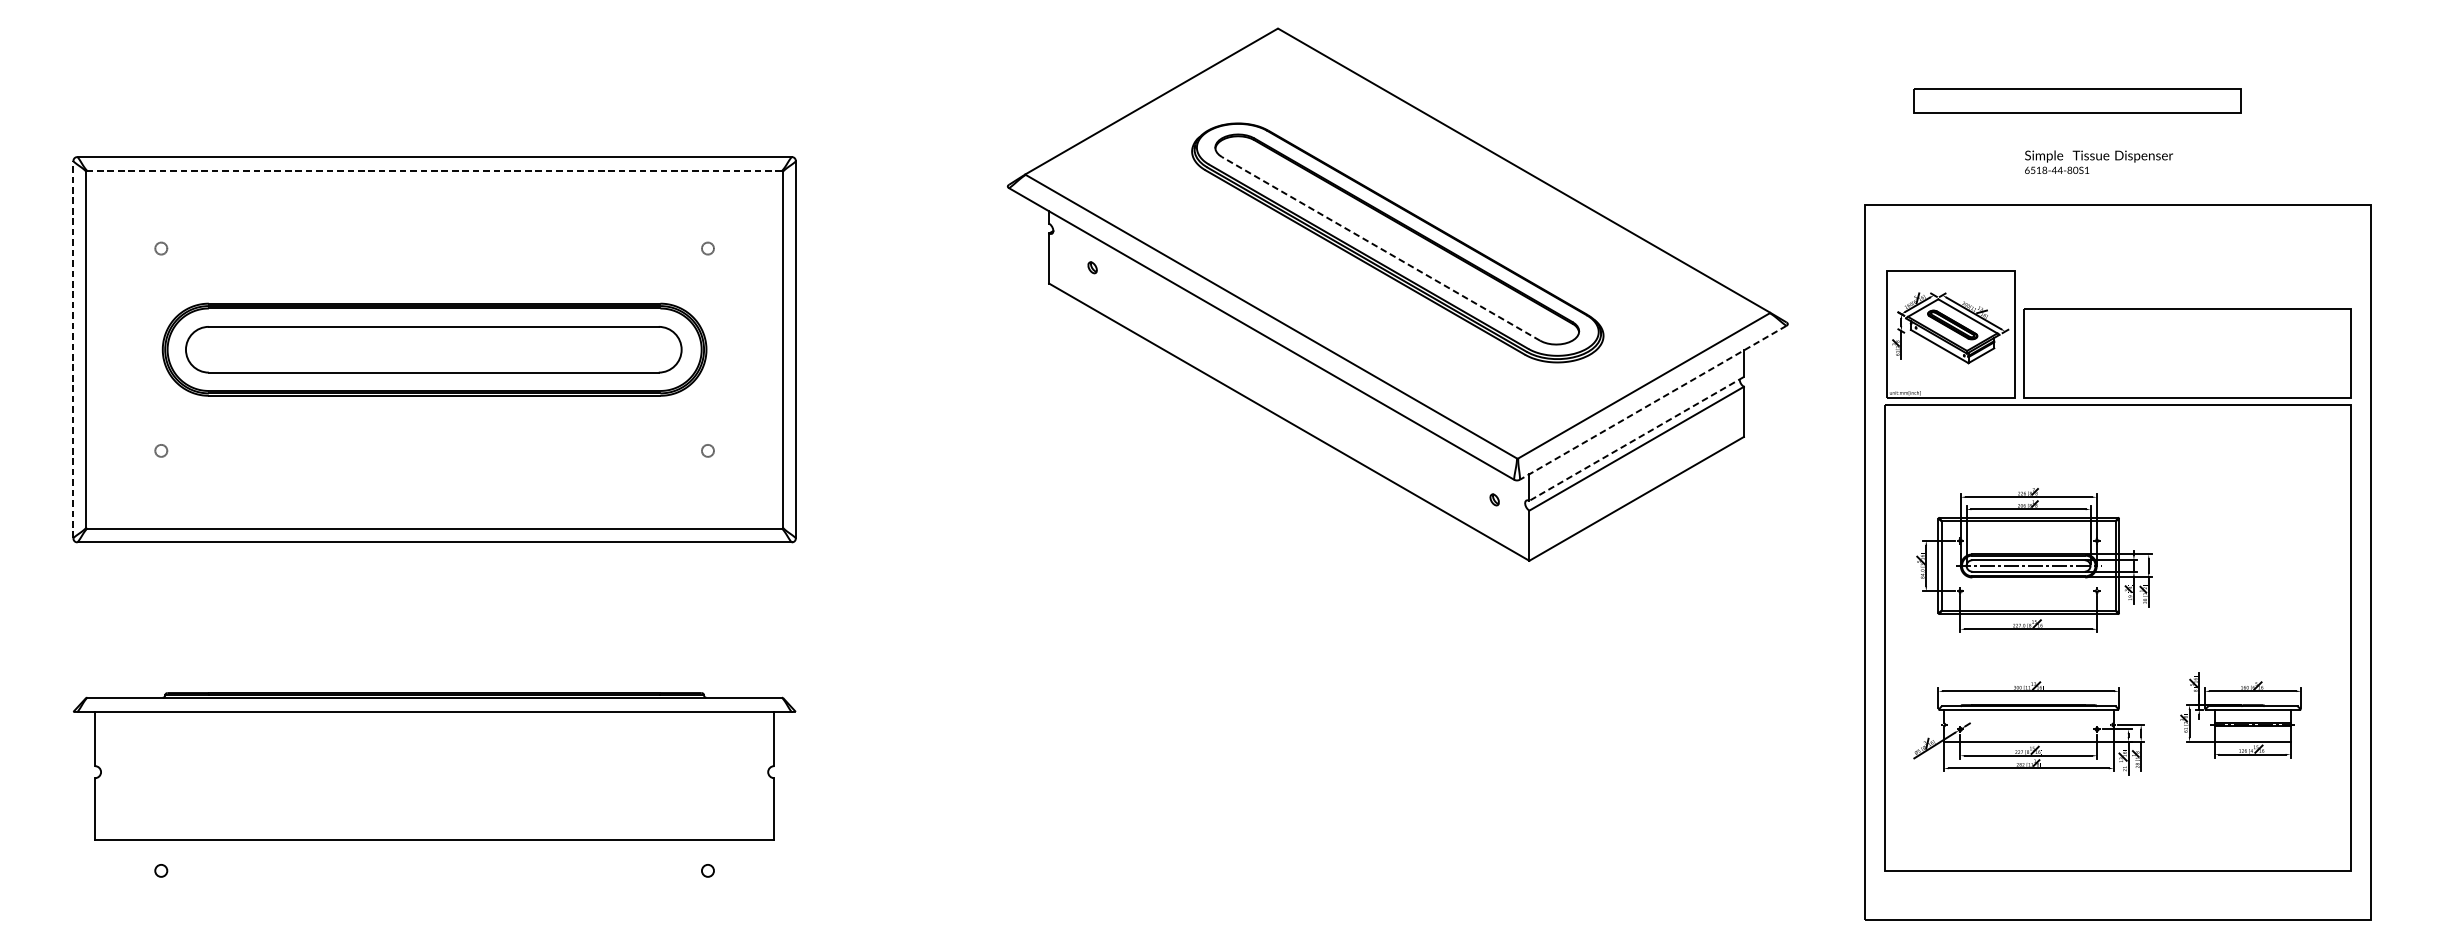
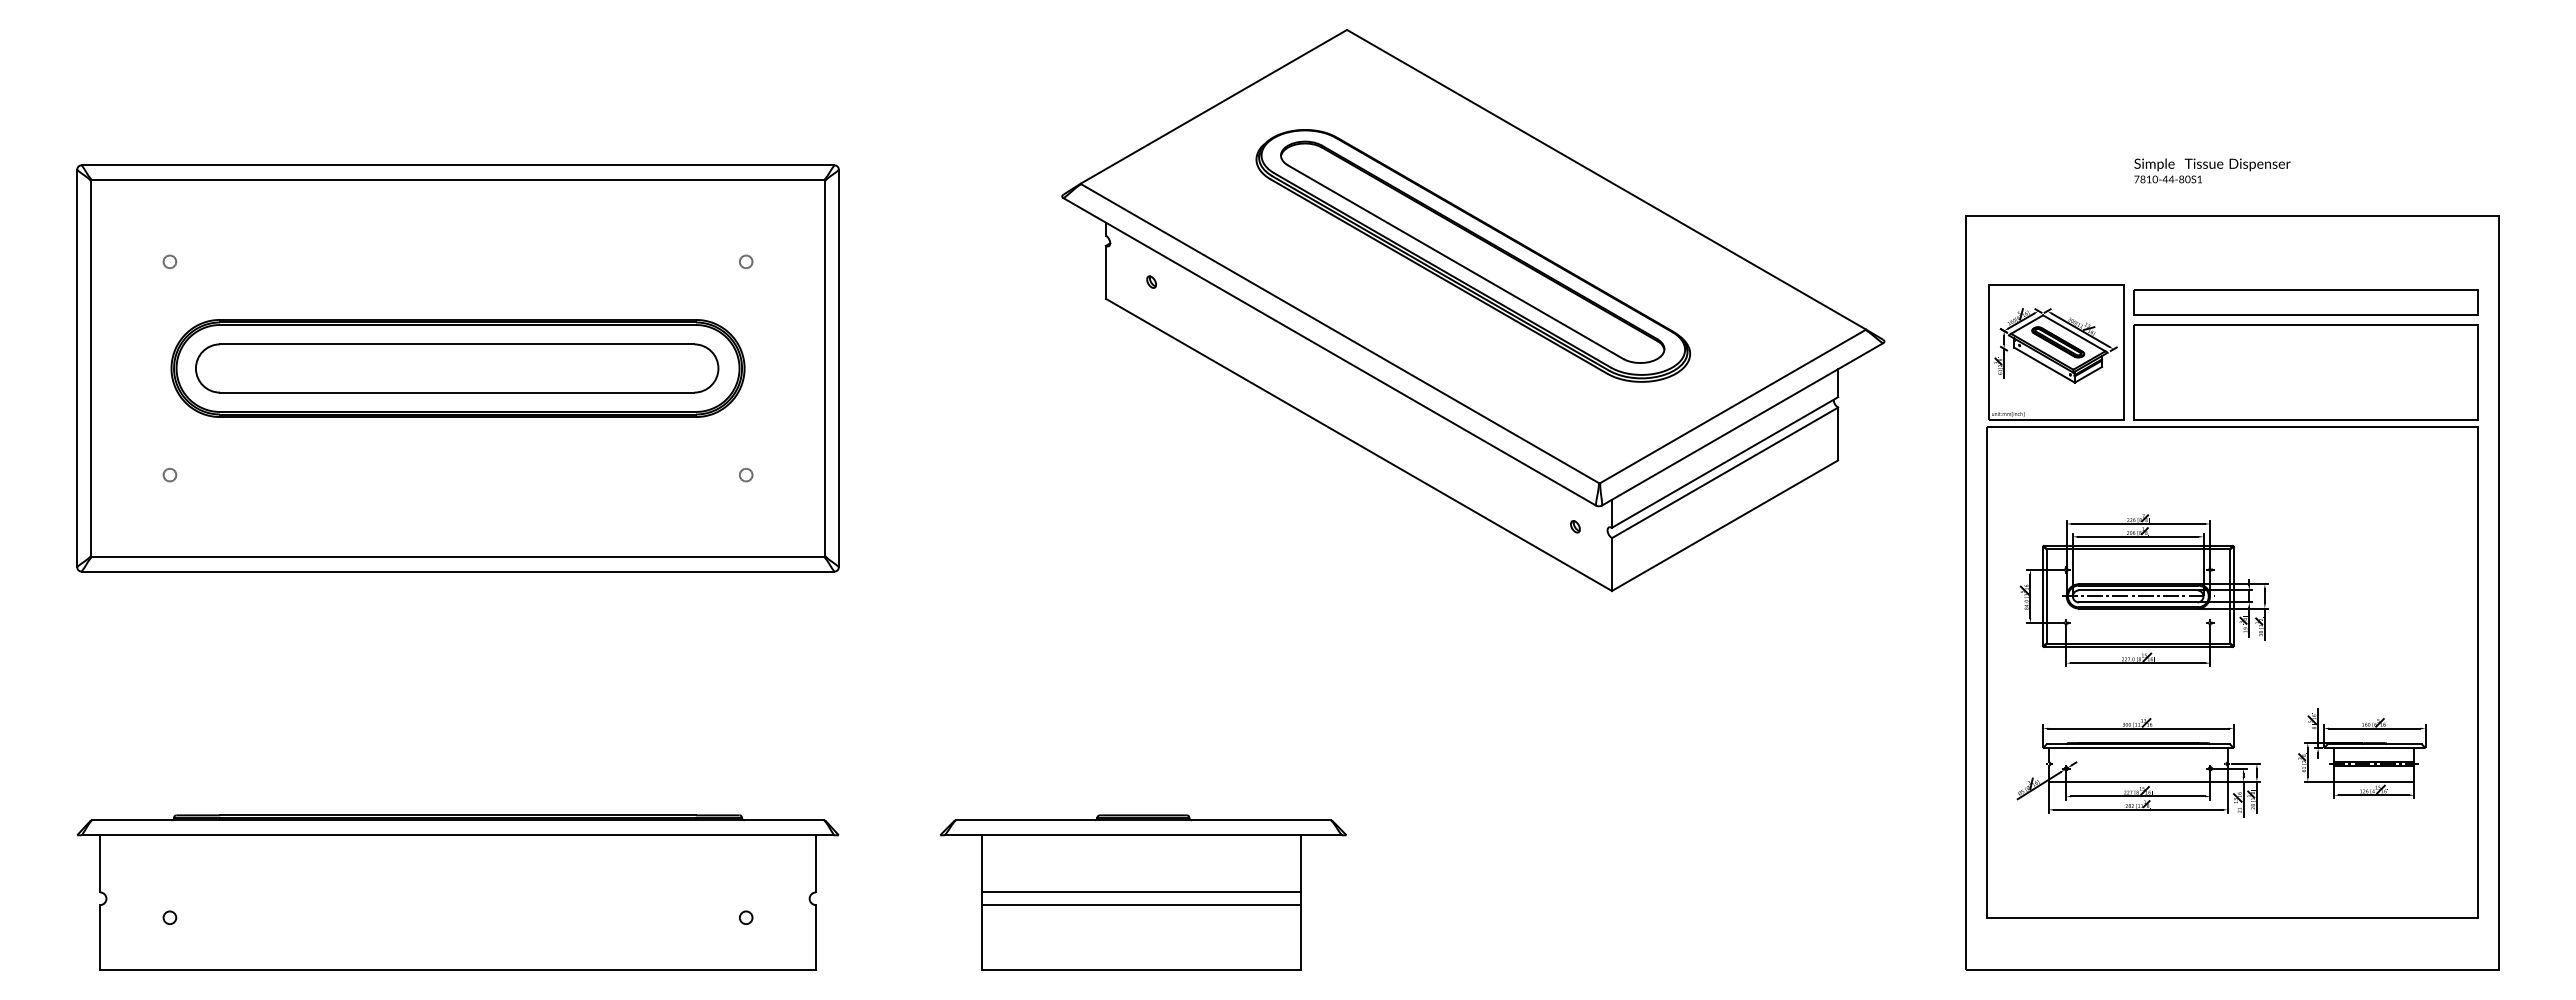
part: (2077, 101) -> (2305, 302), moved
text: (2035, 170) -> (2145, 179), 6518-44-80S1 -> 7810-44-80S1
line: (434, 171) -> (457, 180), dashed -> solid
line: (1380, 249) -> (1455, 262), dashed -> solid
line: (73, 349) -> (77, 368), dashed -> solid
line: (1653, 402) -> (1742, 424), dashed -> solid
line: (1637, 438) -> (1725, 462), dashed -> solid
part: (434, 766) -> (457, 892), moved
part: (1083, 846) -> (1142, 892), added

